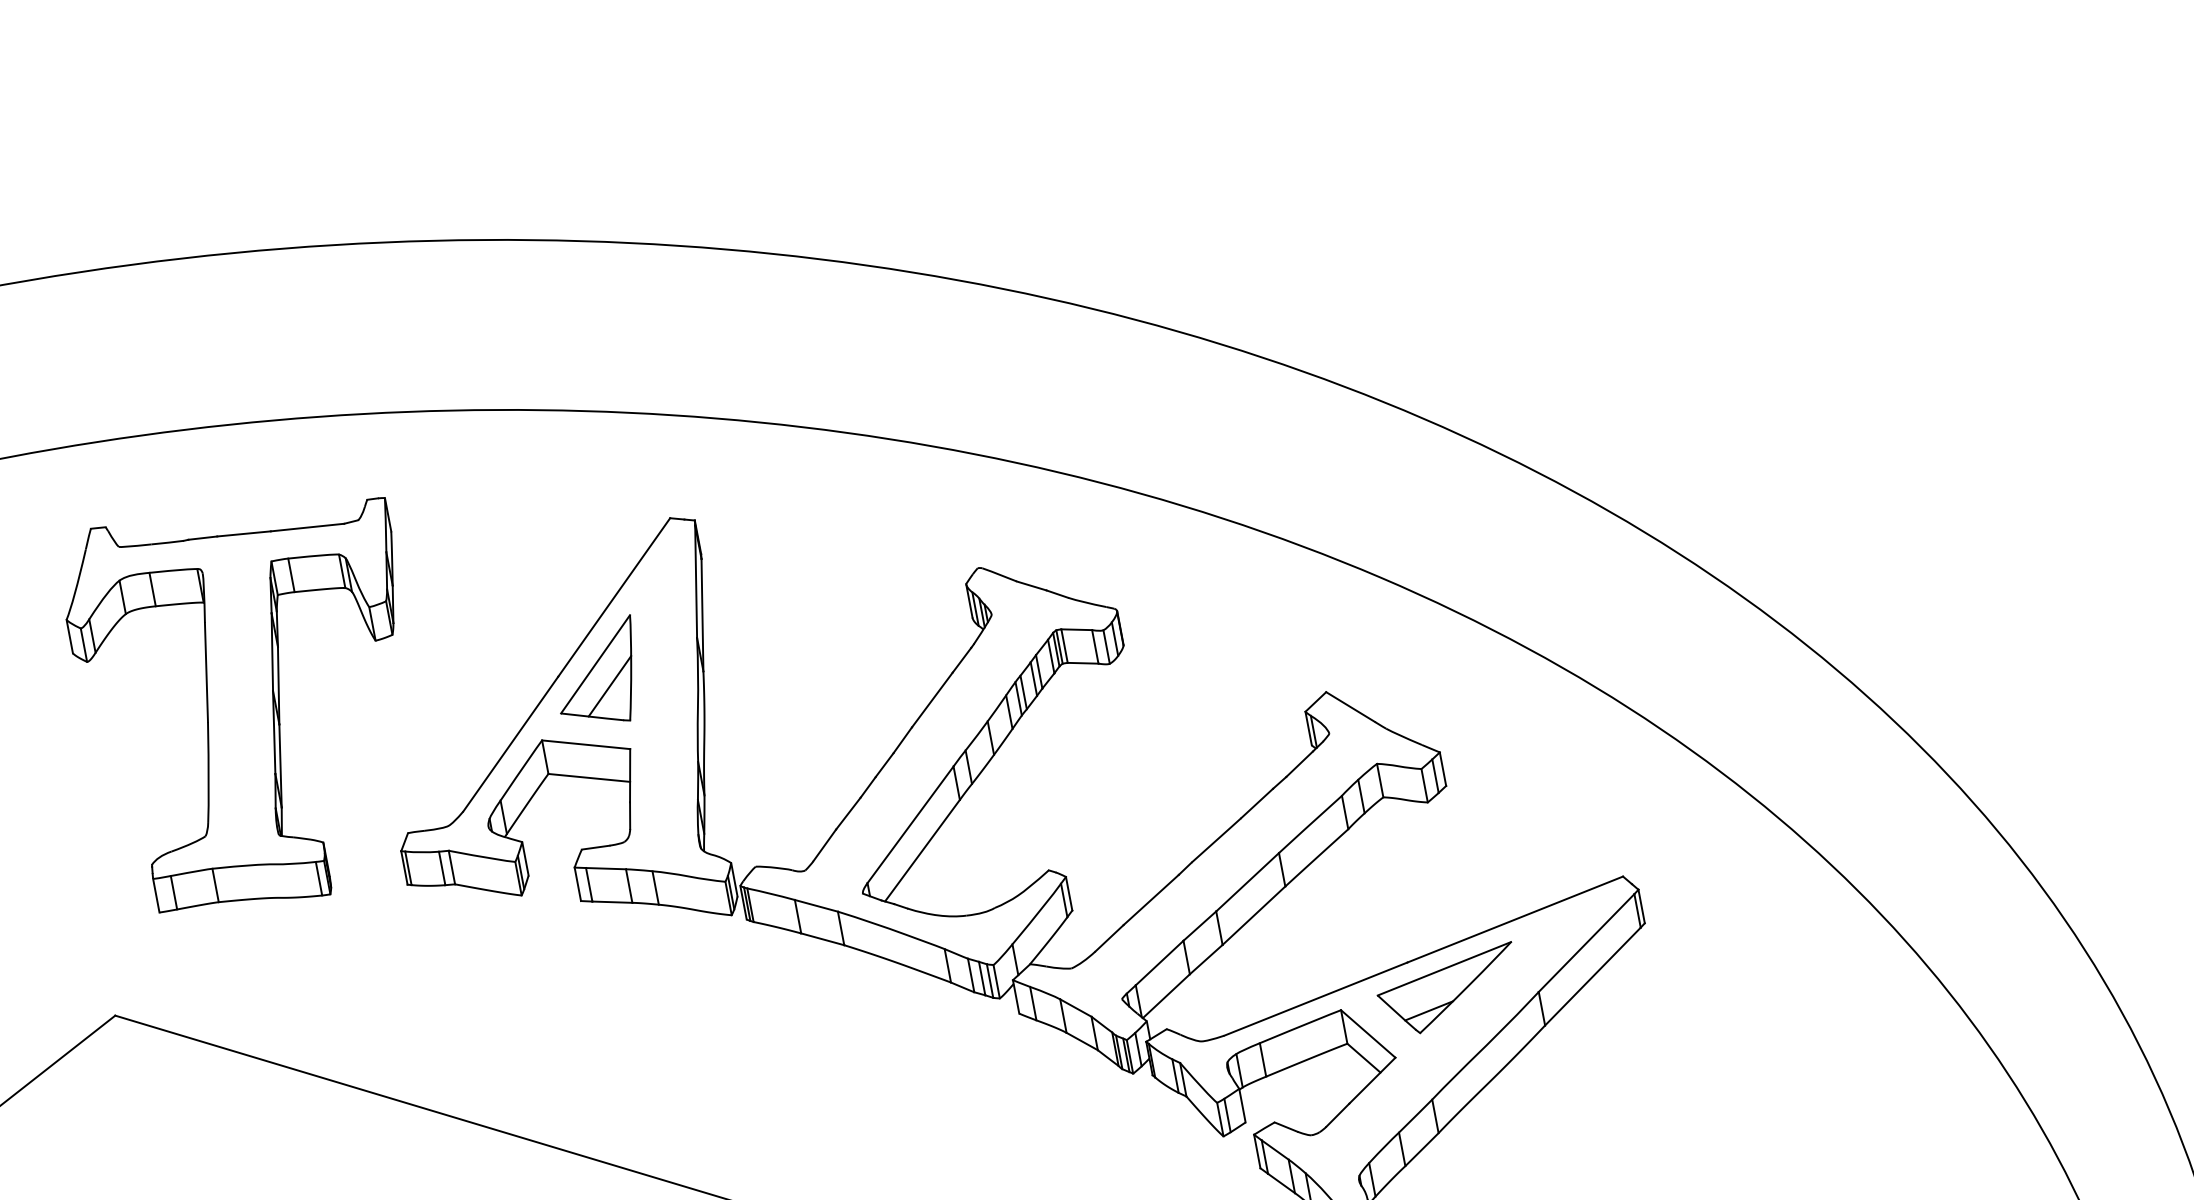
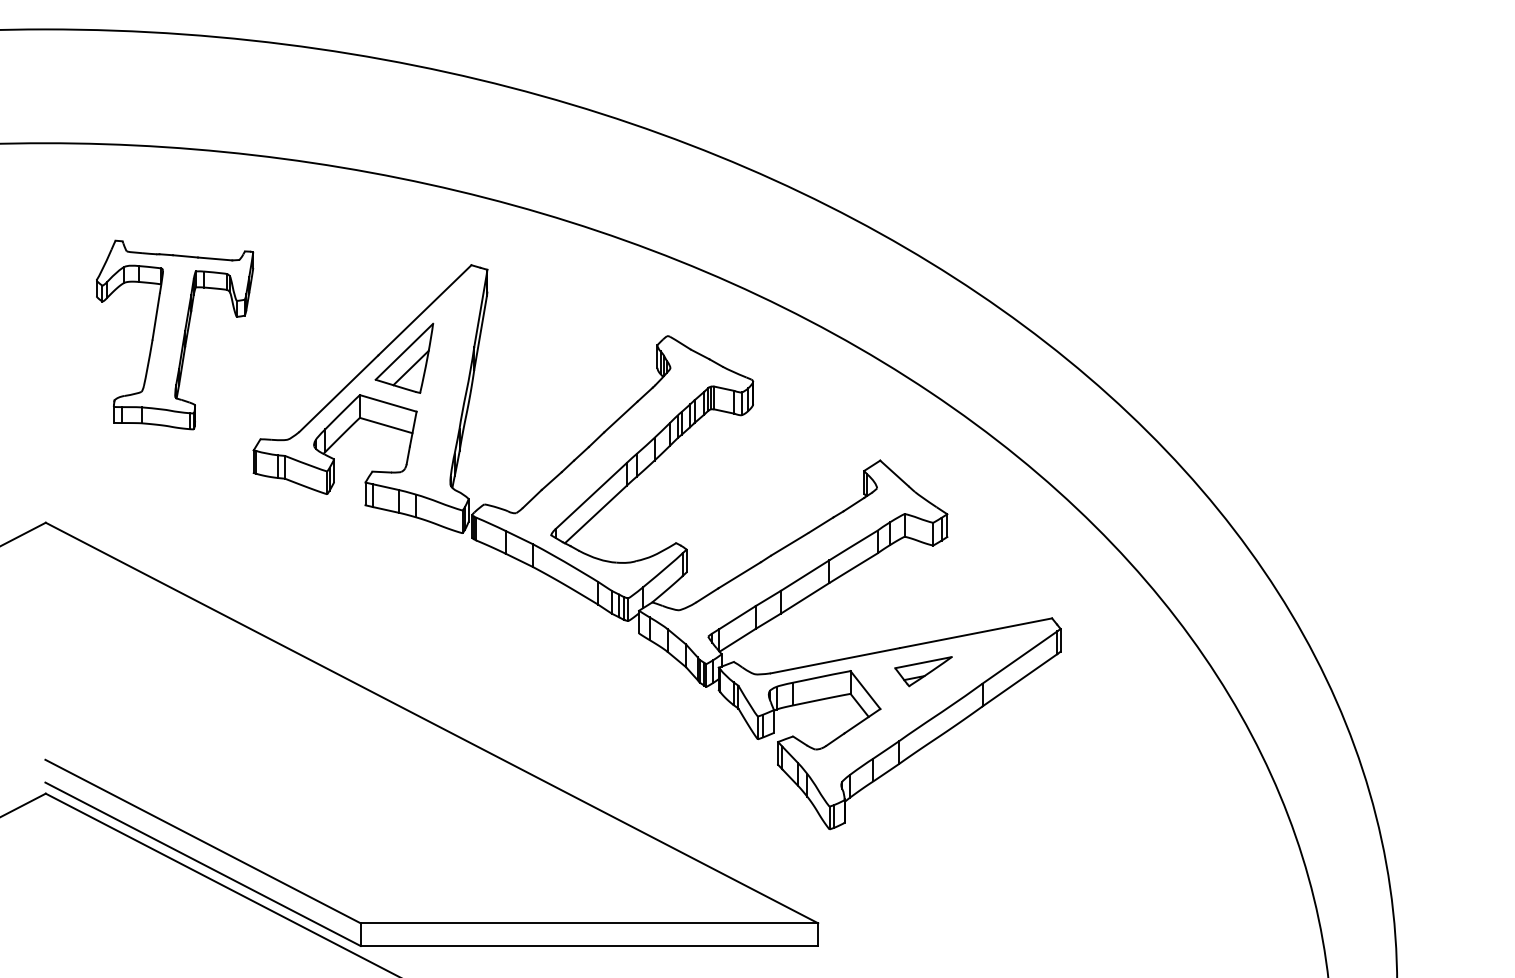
part: (252, 702) -> (174, 334), size x0.7
part: (1448, 990) -> (923, 671), size x0.6

